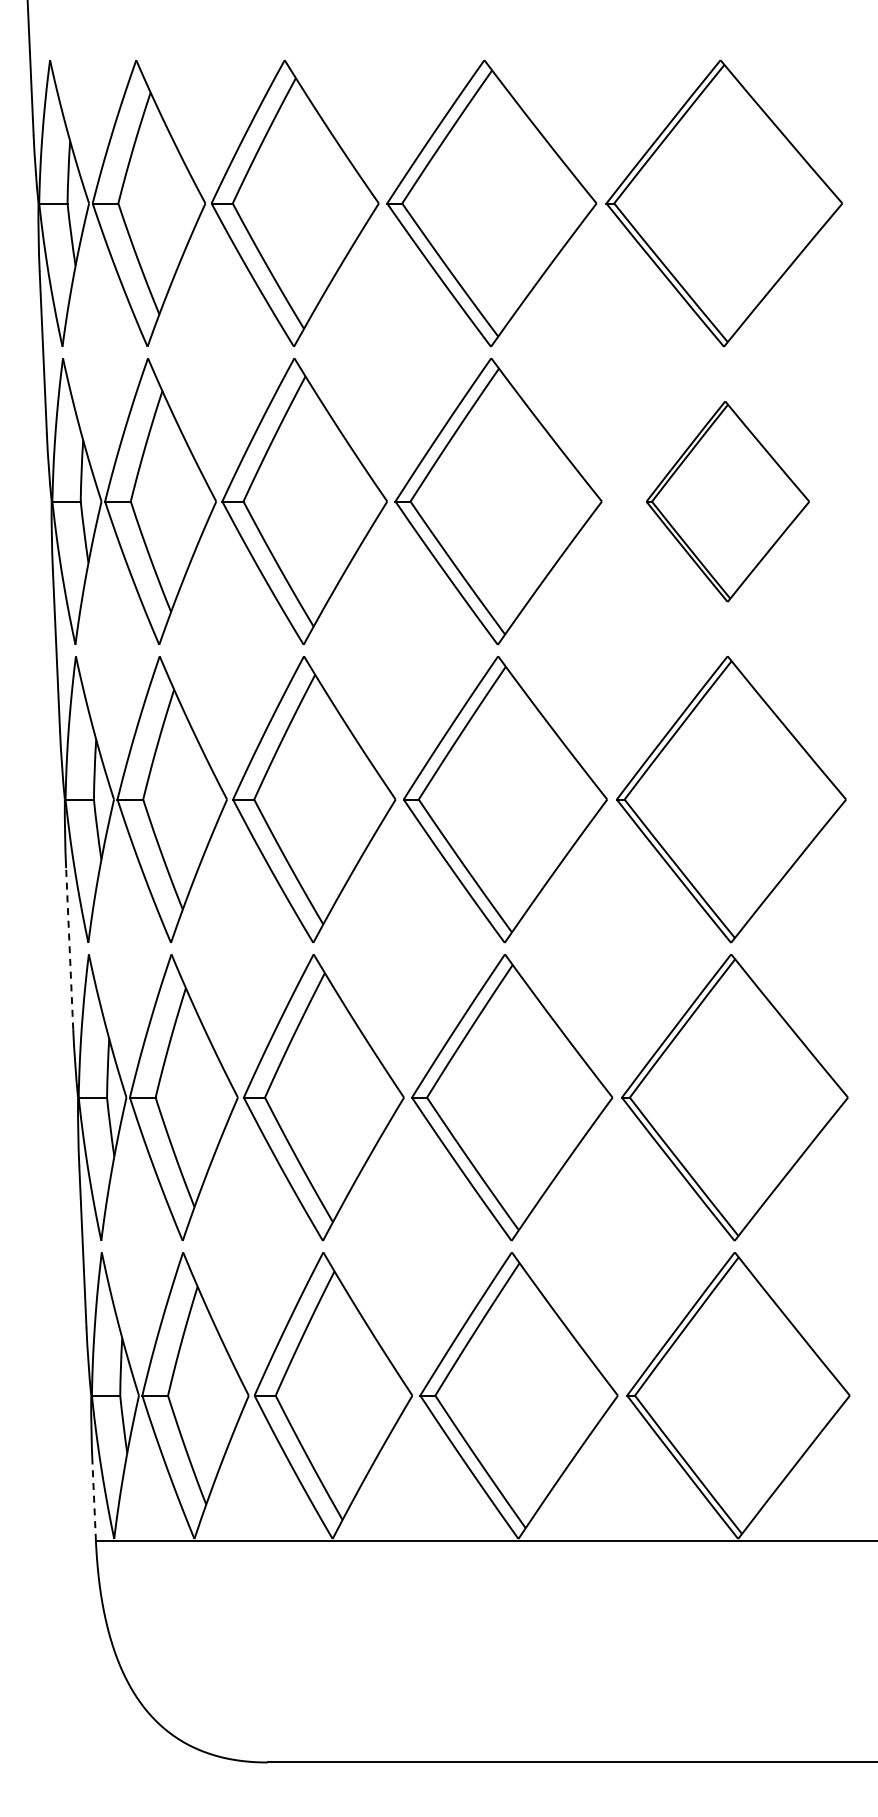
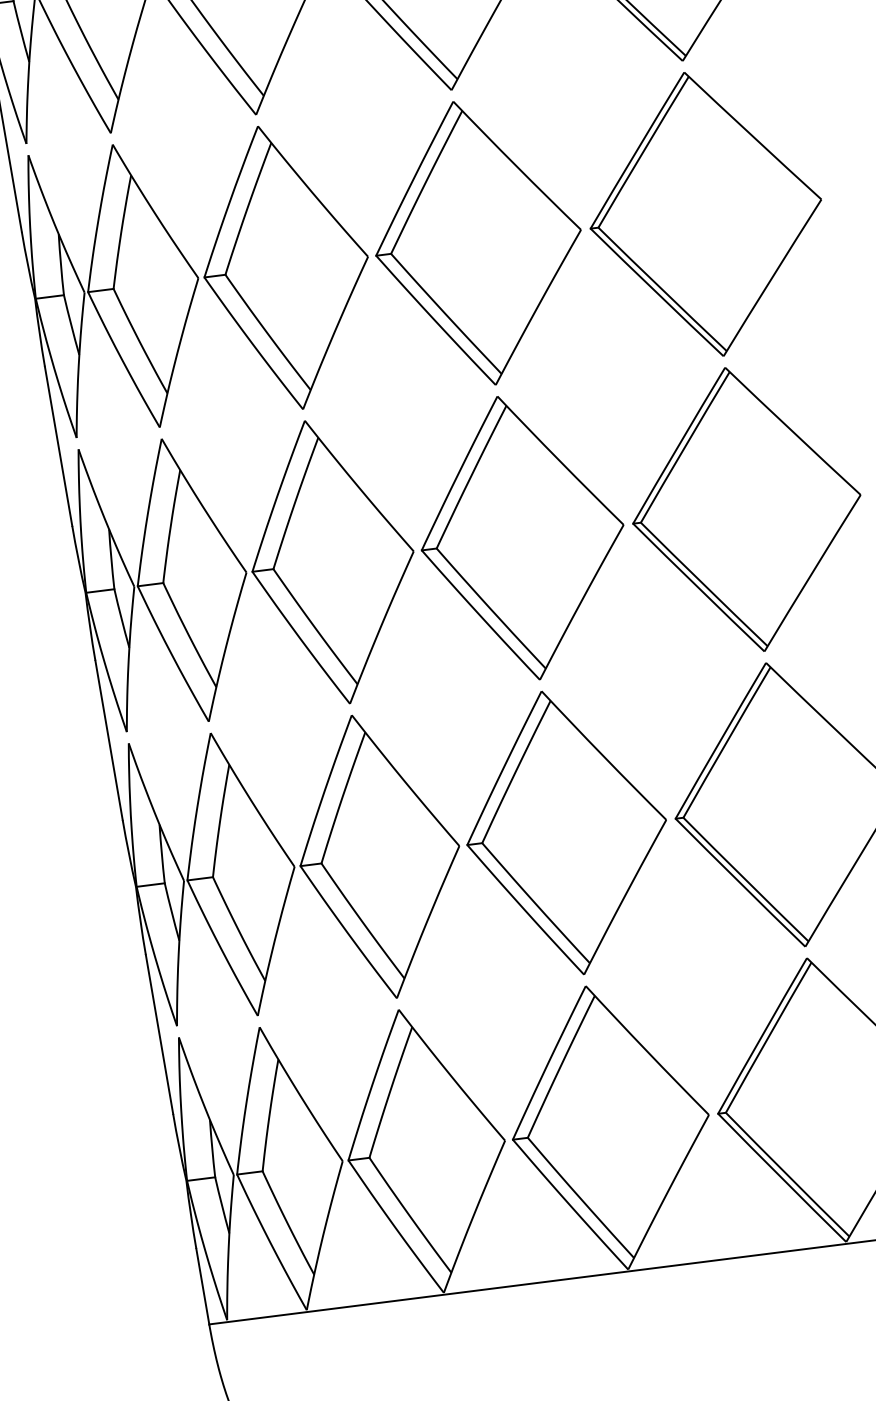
part: (727, 501) -> (705, 214), size x1.43
line: (69, 948) -> (108, 740), dashed -> solid
line: (94, 1502) -> (203, 1286), dashed -> solid

